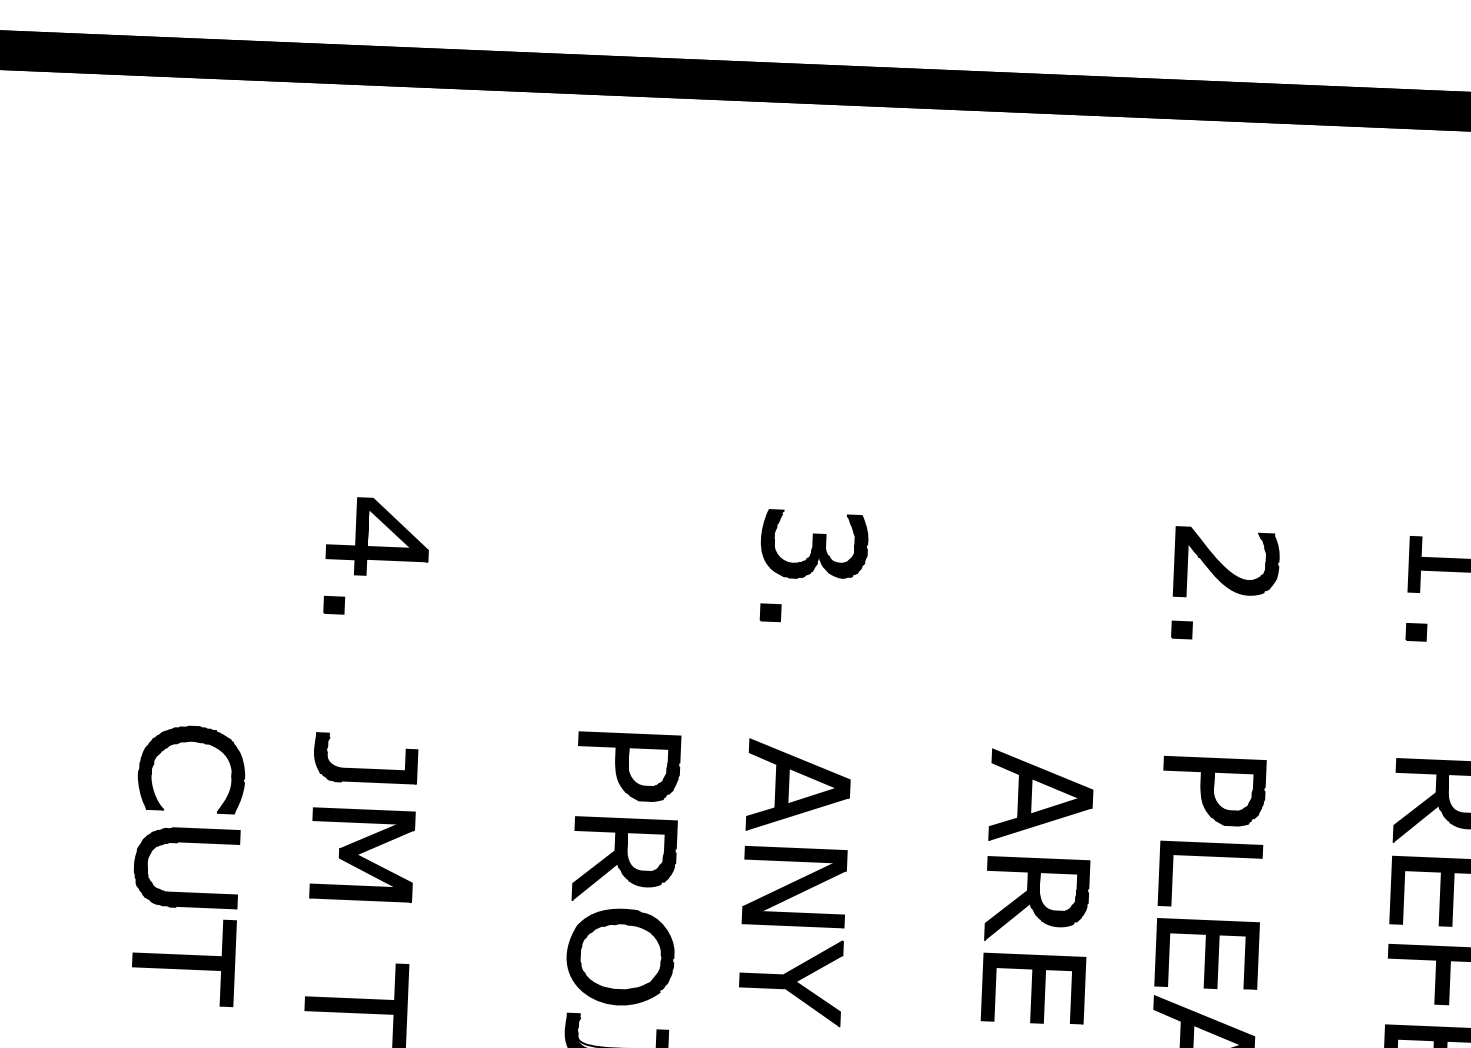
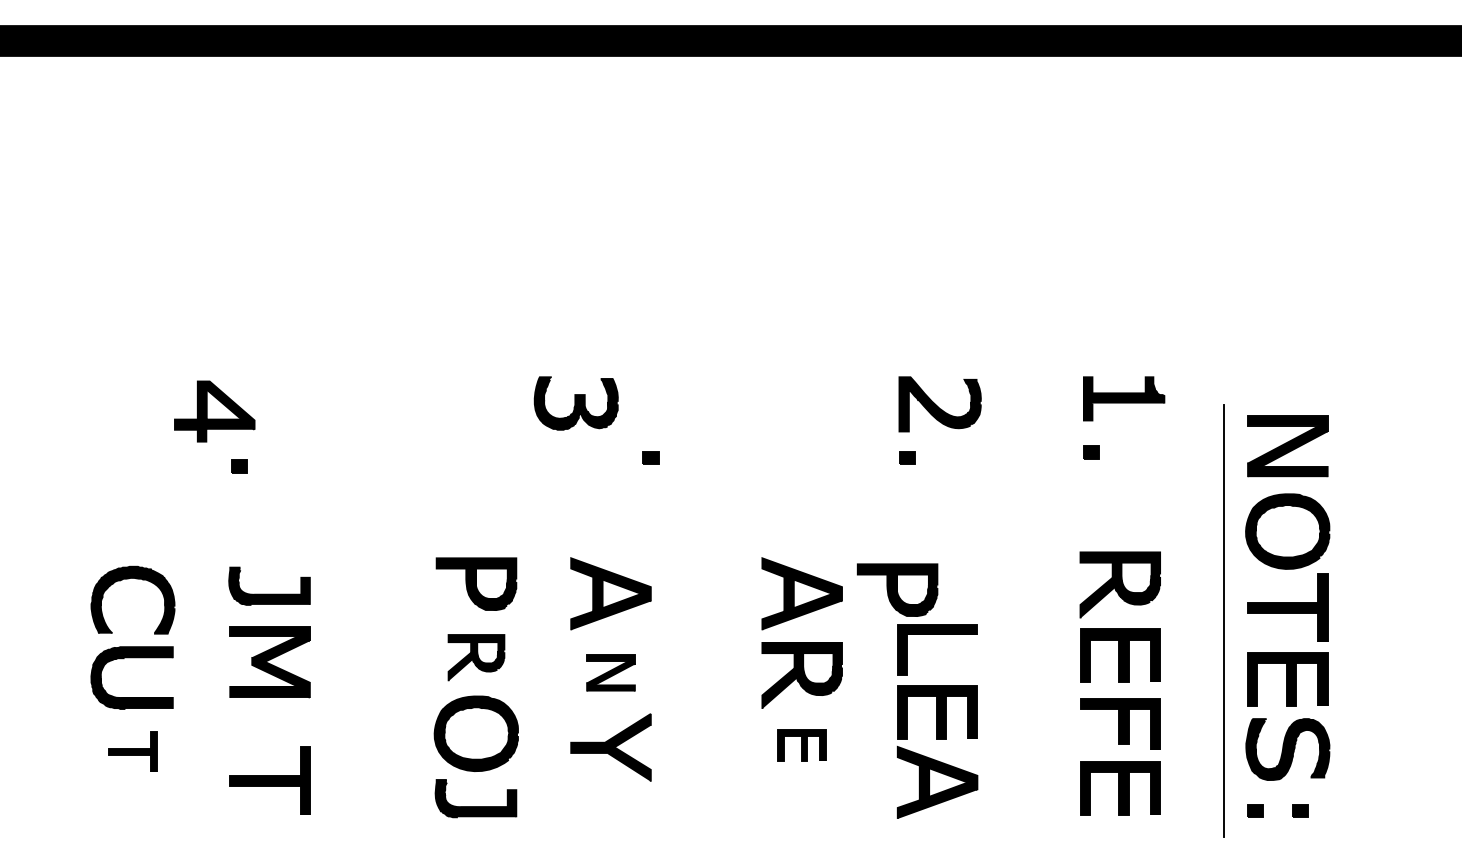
part: (377, 537) -> (214, 411), moved
part: (813, 545) -> (575, 403), moved
part: (769, 612) -> (650, 457), moved
part: (1213, 790) -> (897, 589), moved
part: (624, 860) -> (476, 657), size x0.7
part: (794, 886) -> (610, 672), size x0.6
part: (183, 961) -> (132, 751), size x0.6
part: (1032, 989) -> (801, 745), size x0.6

